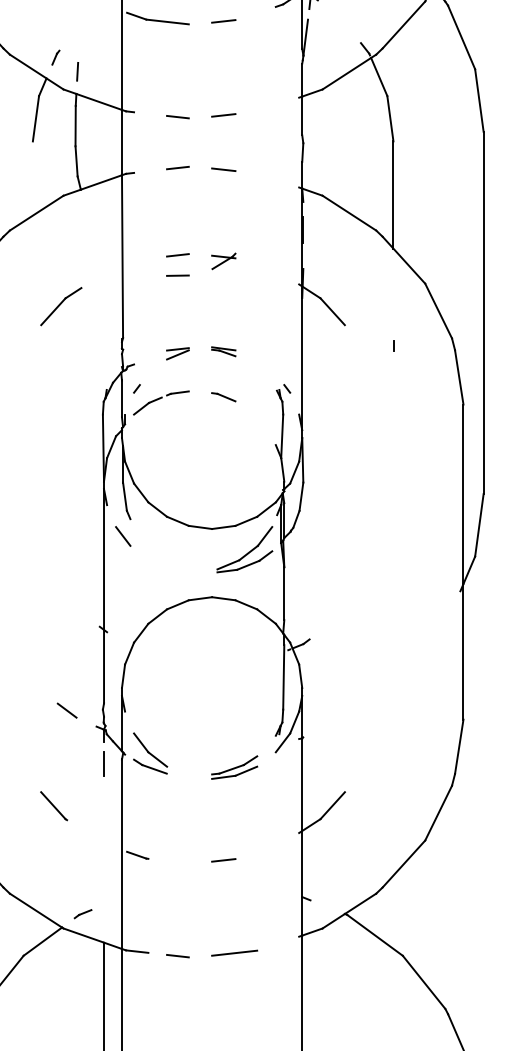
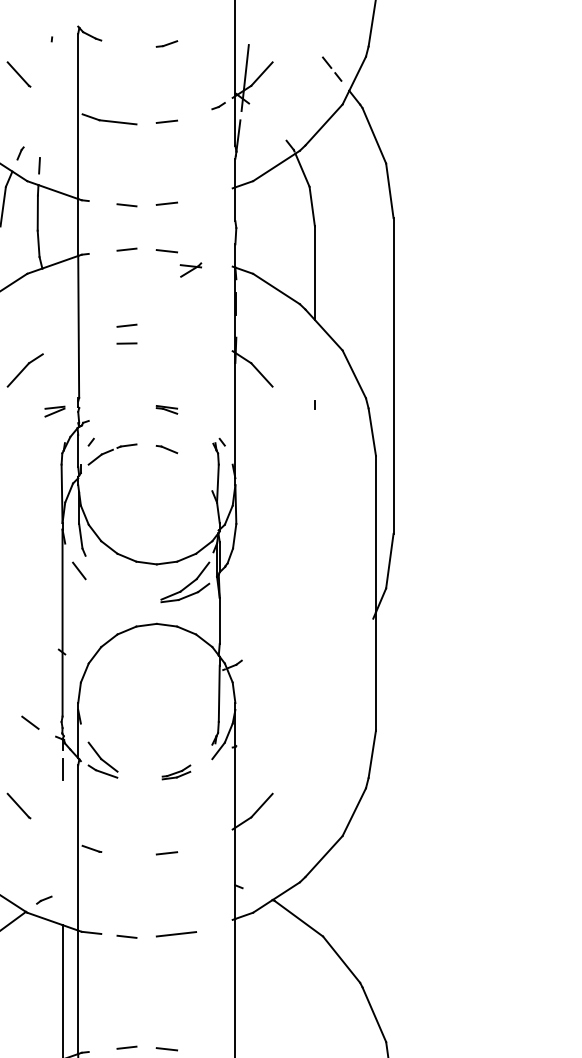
part: (223, 260) -> (190, 269), moved
part: (177, 353) -> (54, 411), moved
part: (234, 767) -> (176, 772), size x0.7

